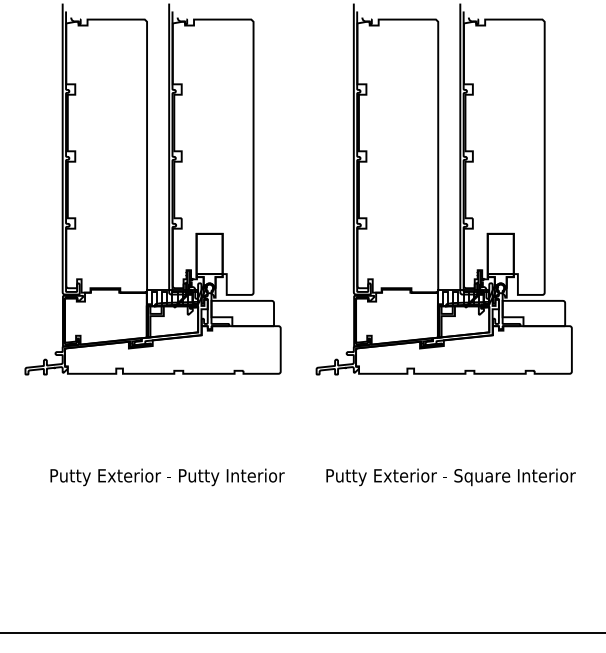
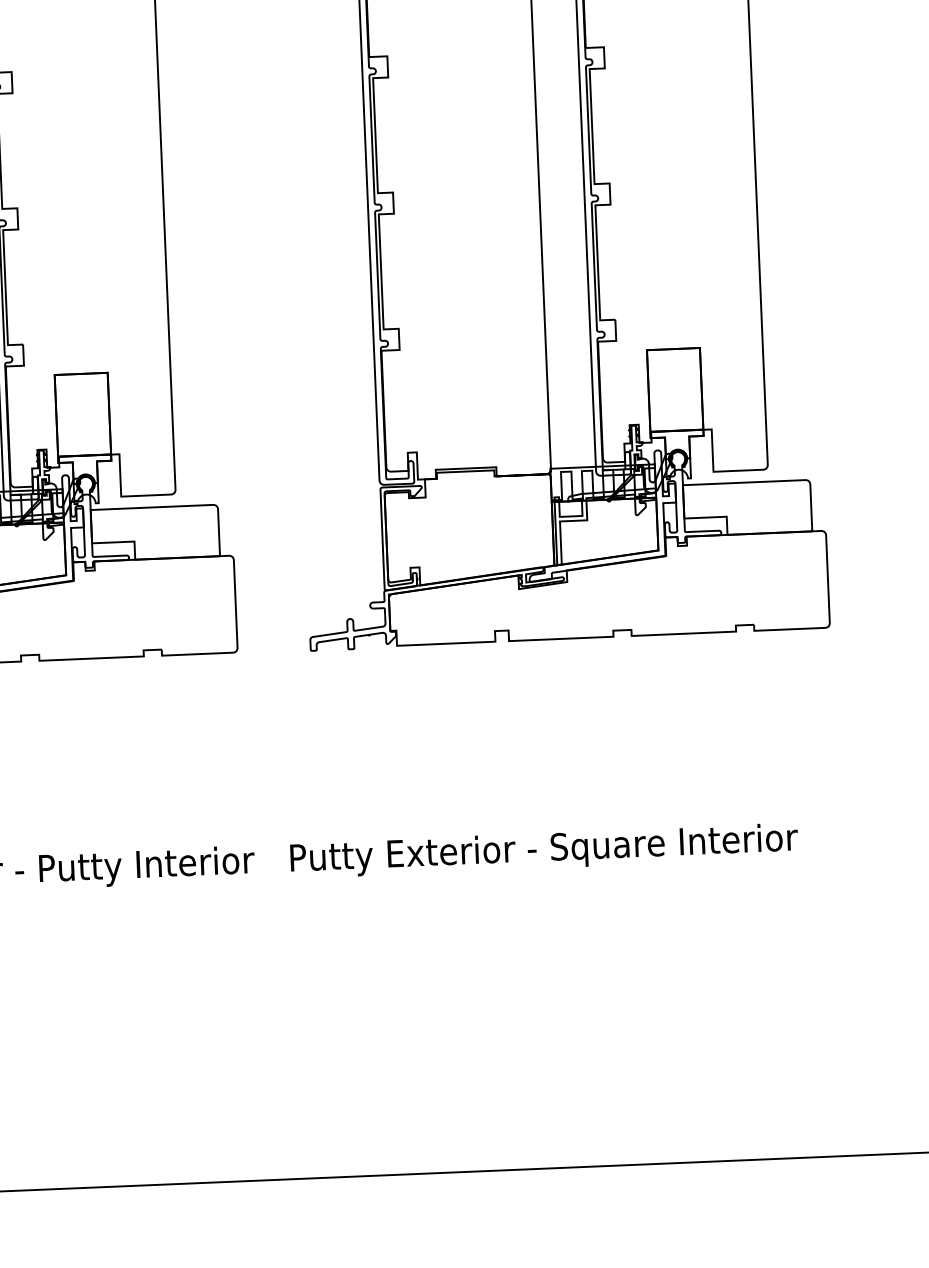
text: (450, 477) -> (543, 851), moved

